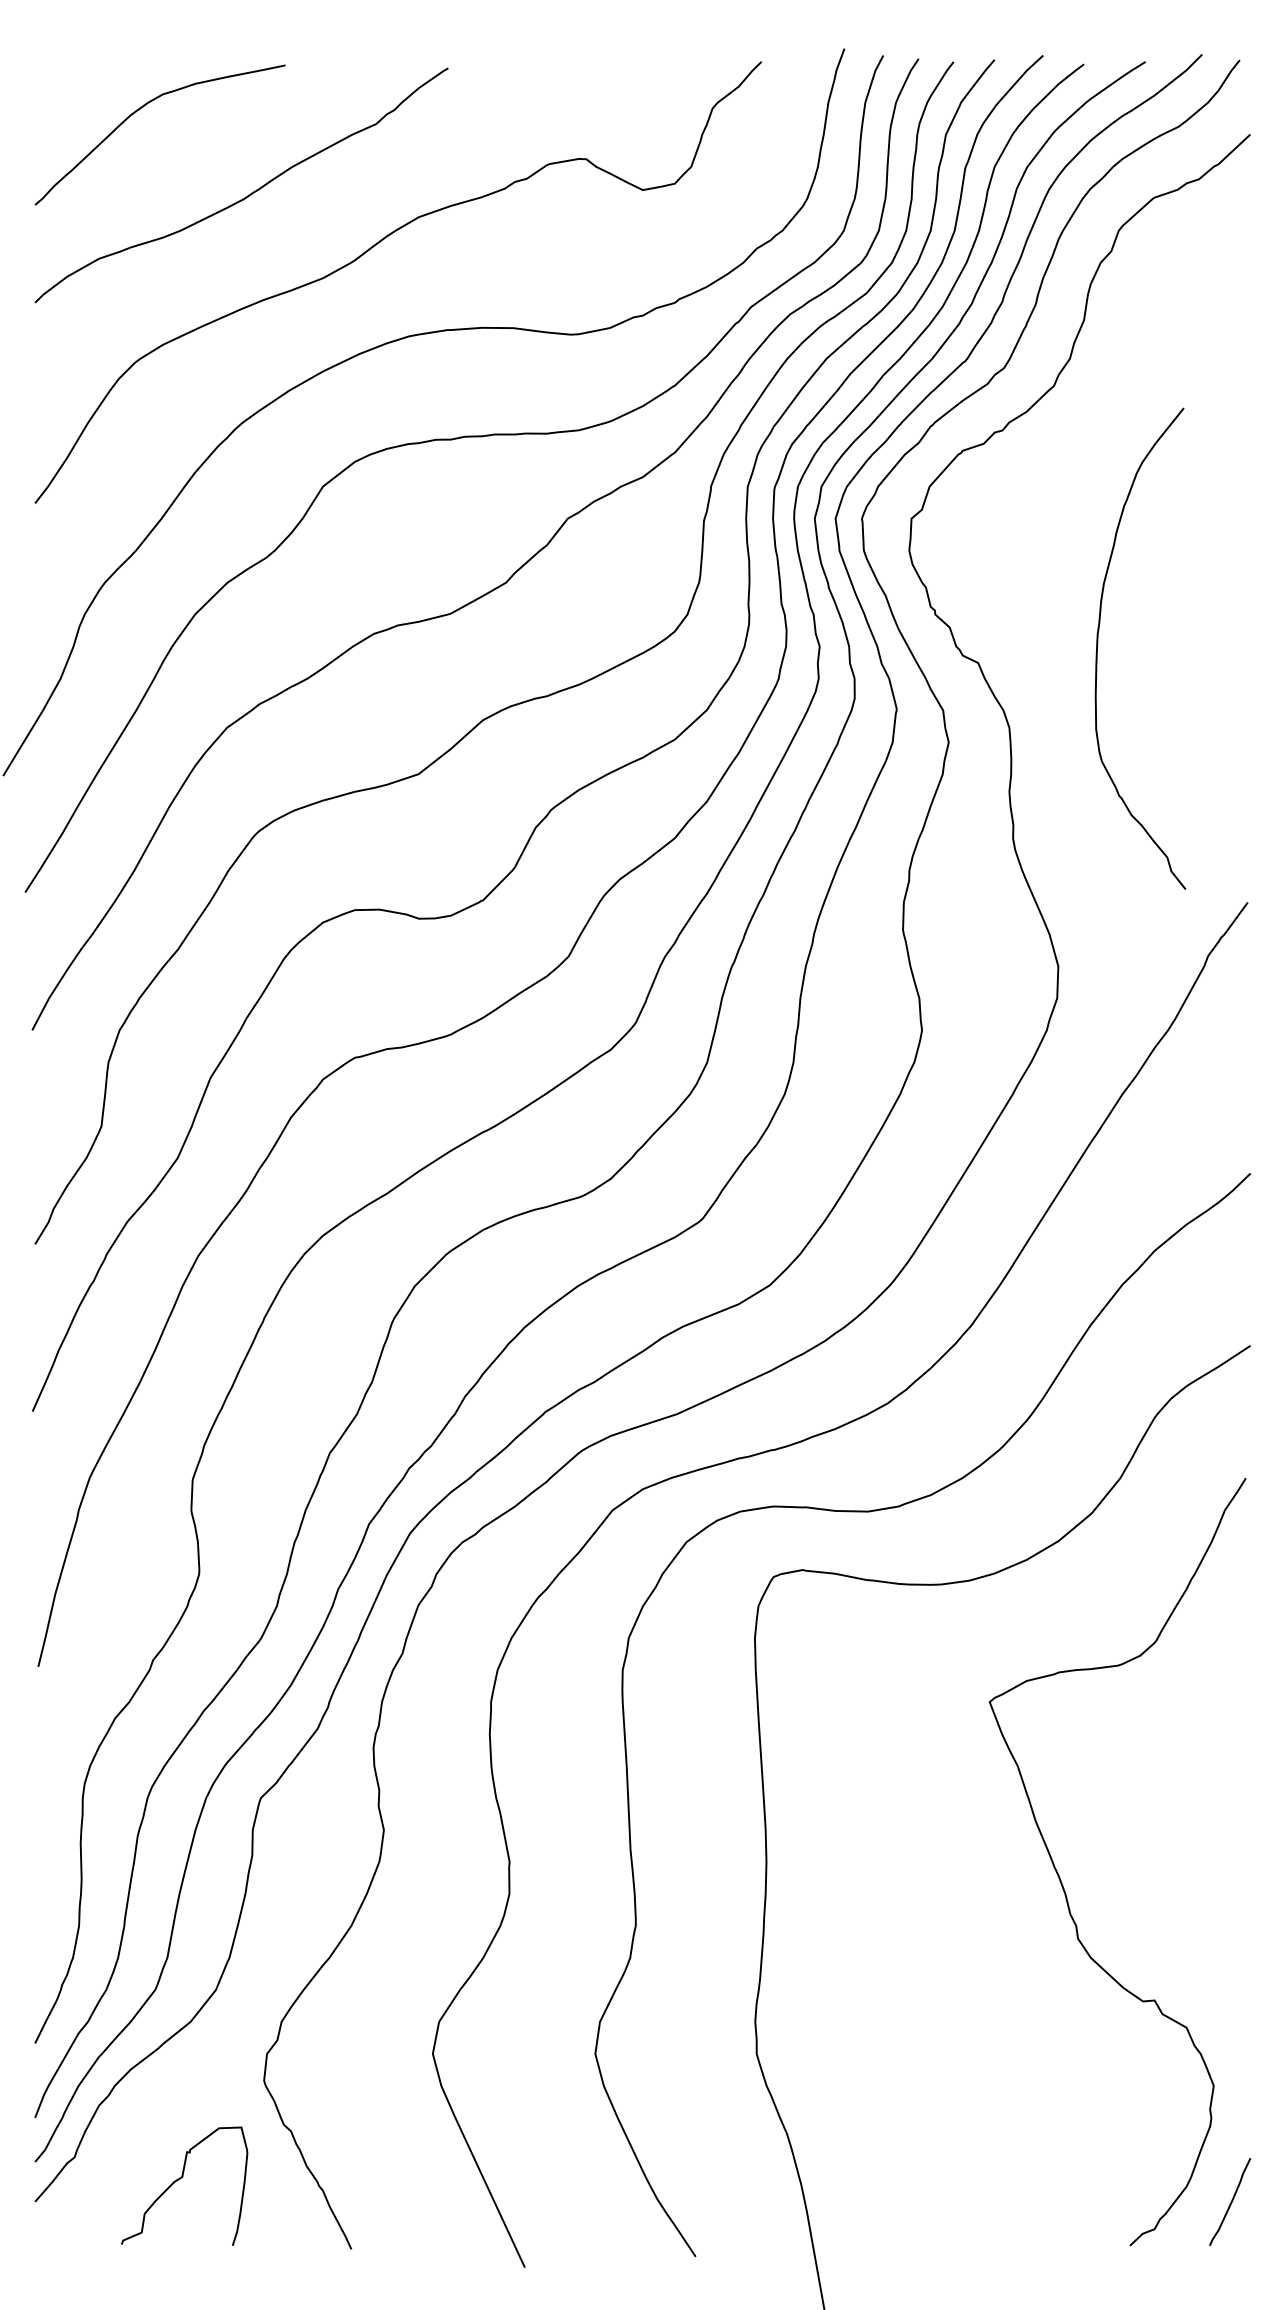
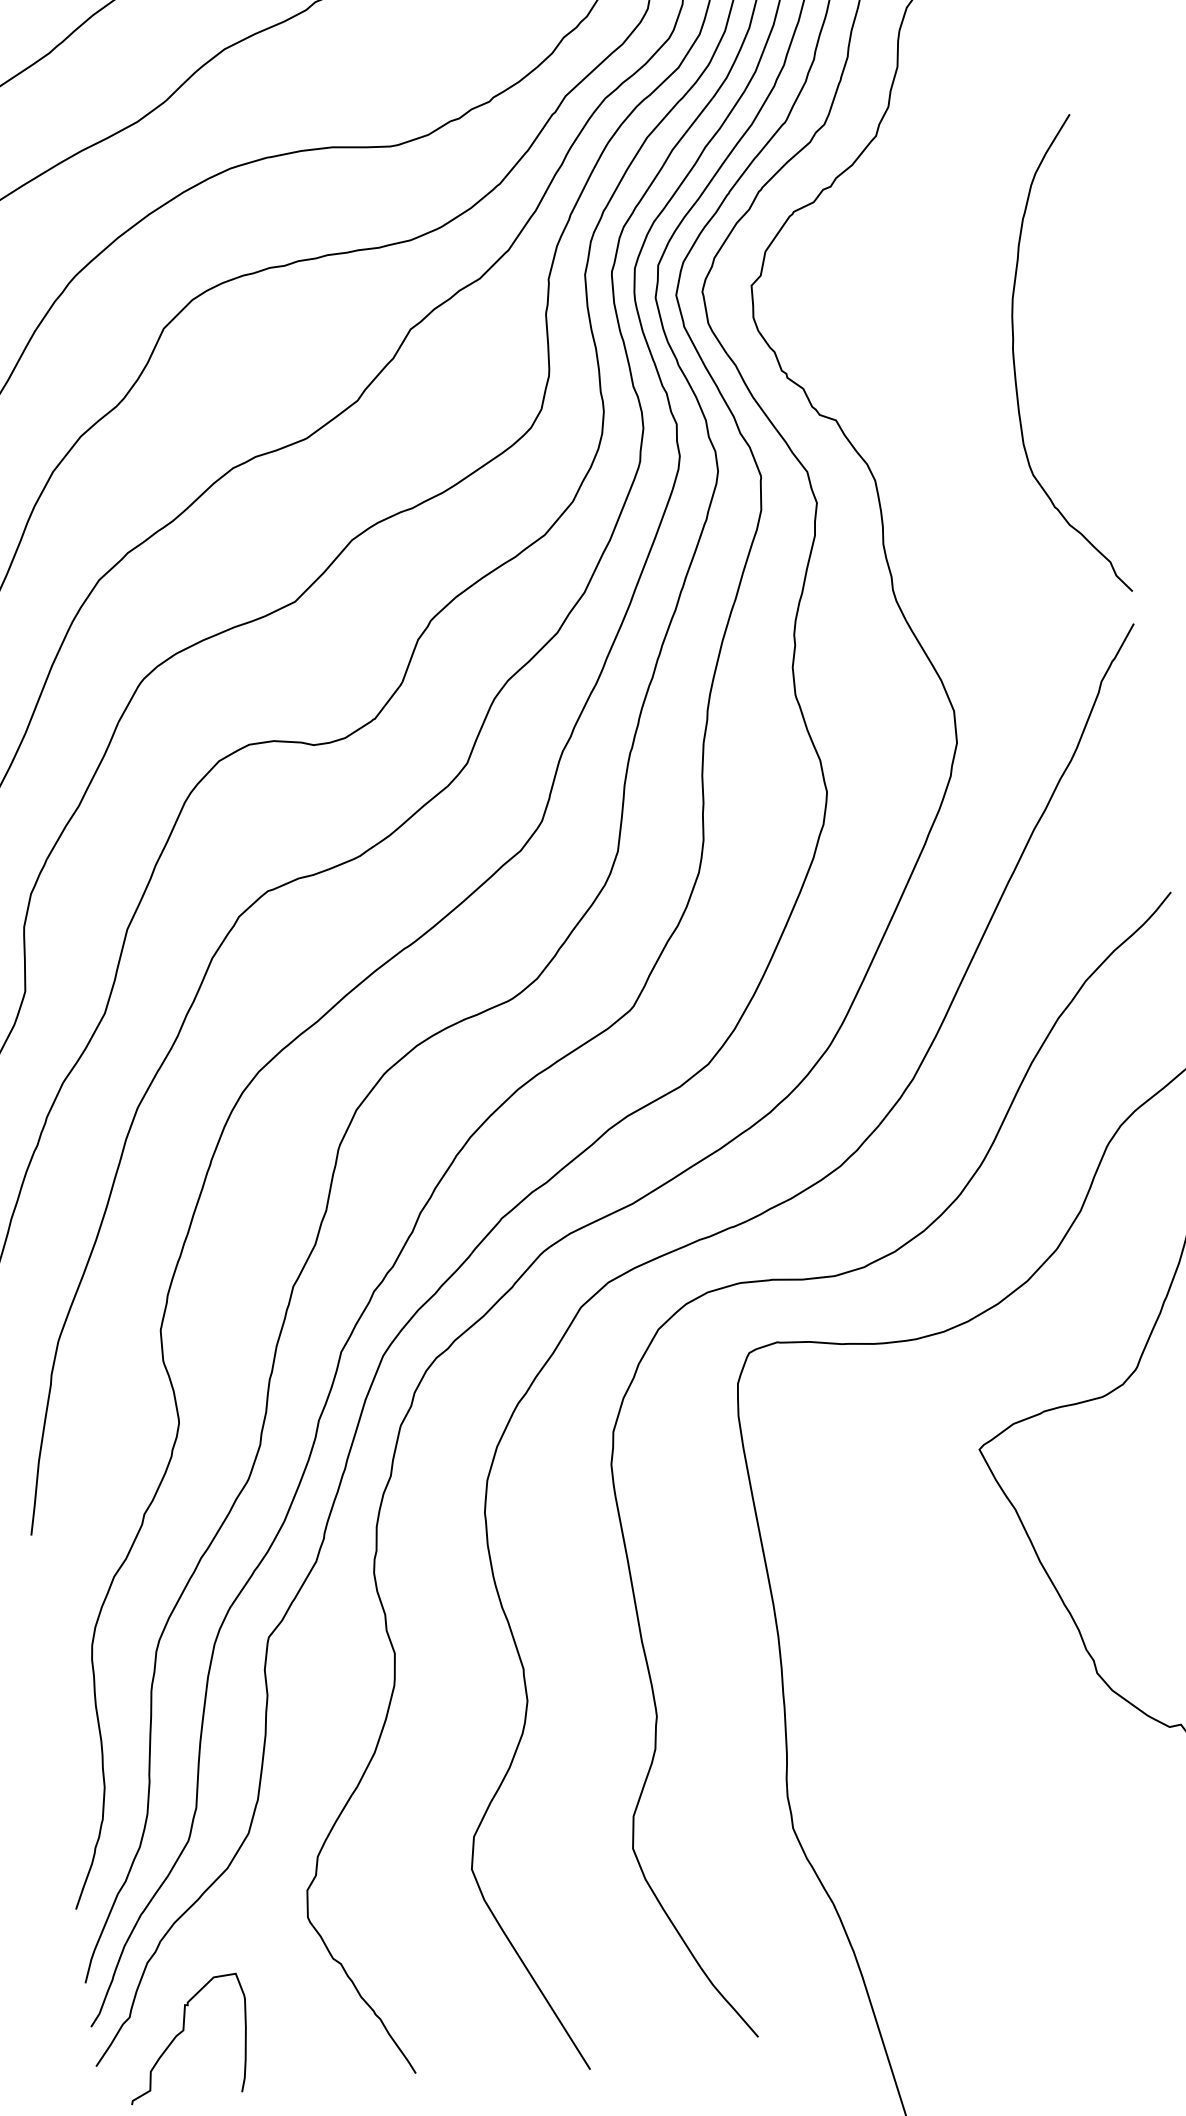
curve: (1098, 644) -> (1015, 359), moved
curve: (180, 2179) -> (181, 2033), moved

